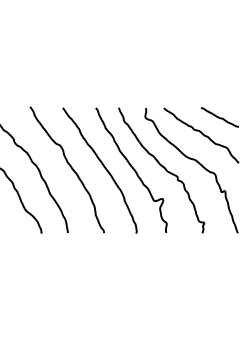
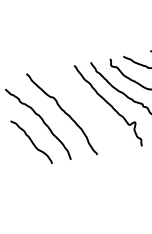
part: (99, 170) -> (85, 110), removed

